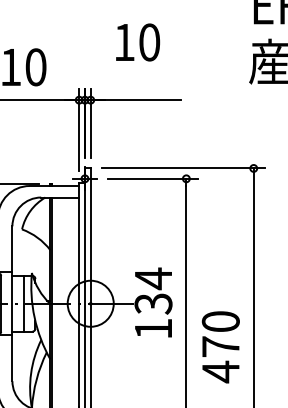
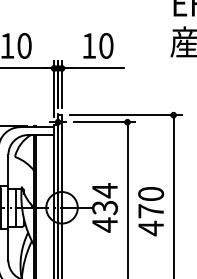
text: (138, 41) -> (98, 45), moved
text: (152, 328) -> (104, 224), 134 -> 434
text: (221, 347) -> (151, 211), moved

